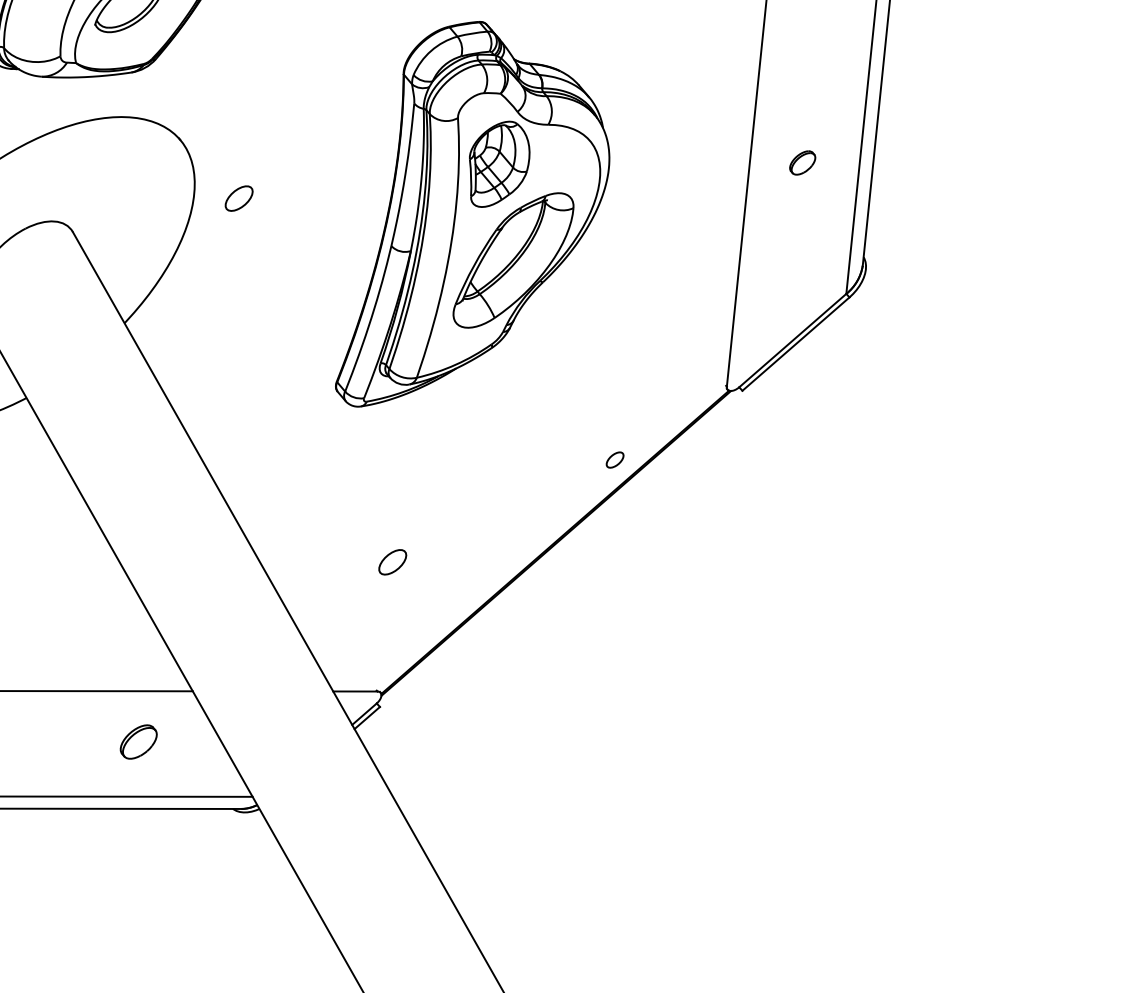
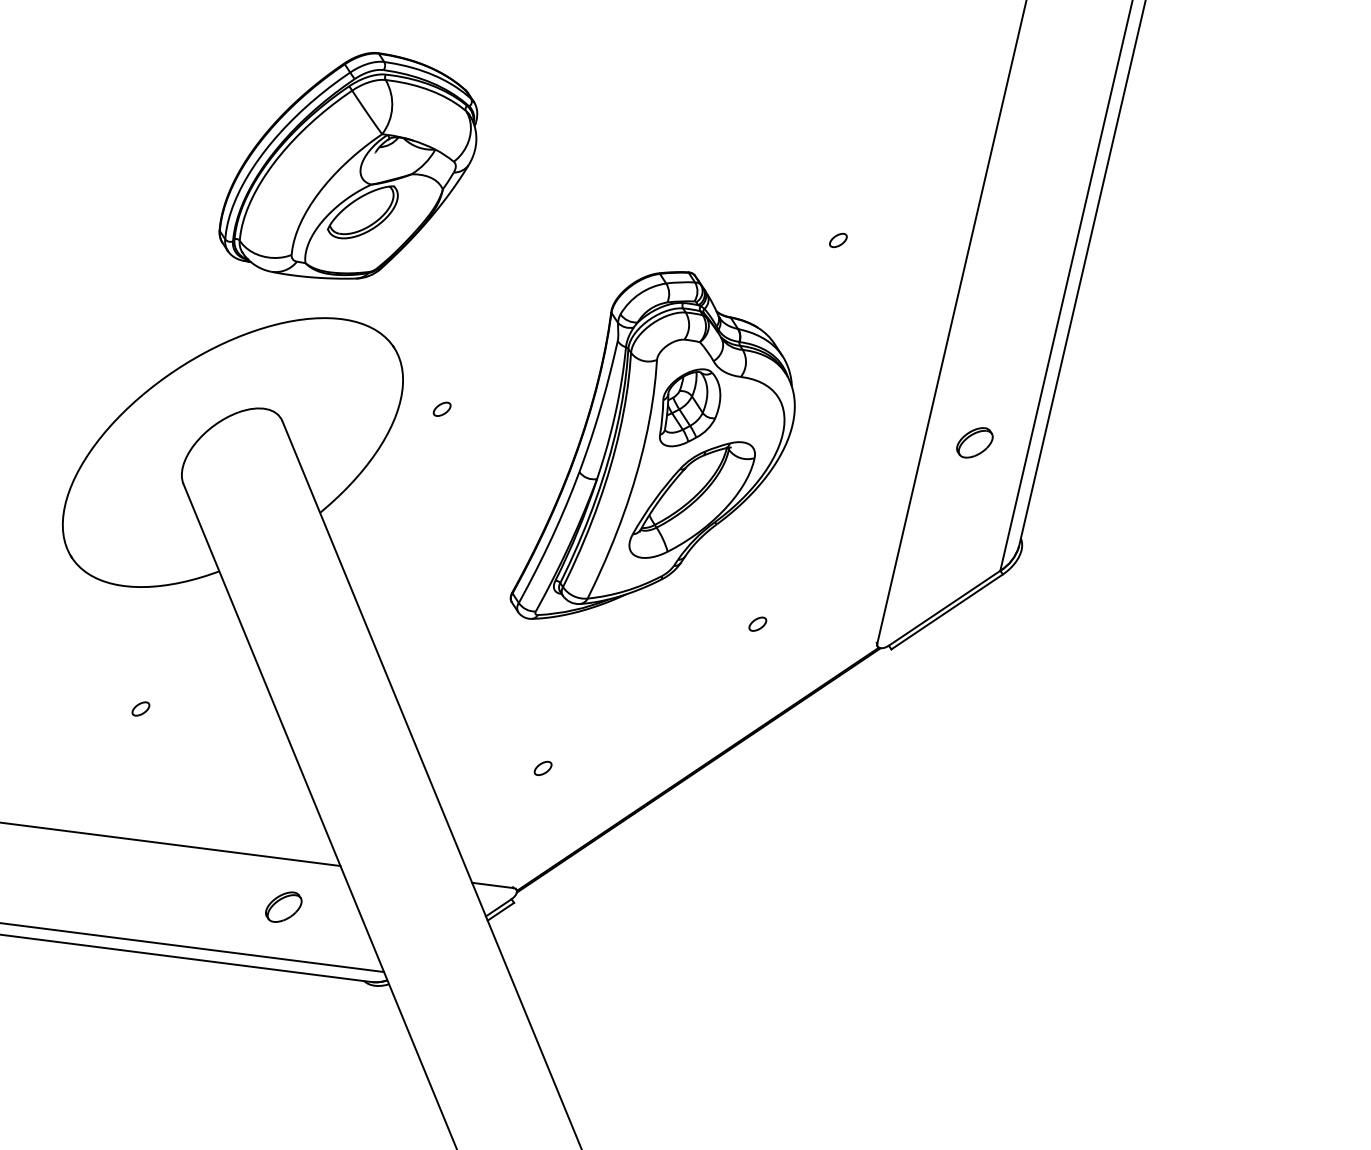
part: (802, 162) -> (974, 442), size x1.43
part: (238, 197) -> (441, 408), size x0.62
part: (614, 459) -> (757, 623), moved
part: (391, 561) -> (542, 767), size x0.62

